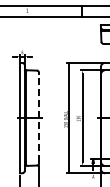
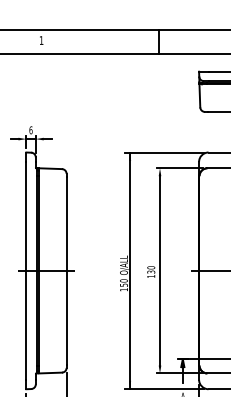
line: (39, 118) -> (67, 271), dashed -> solid

